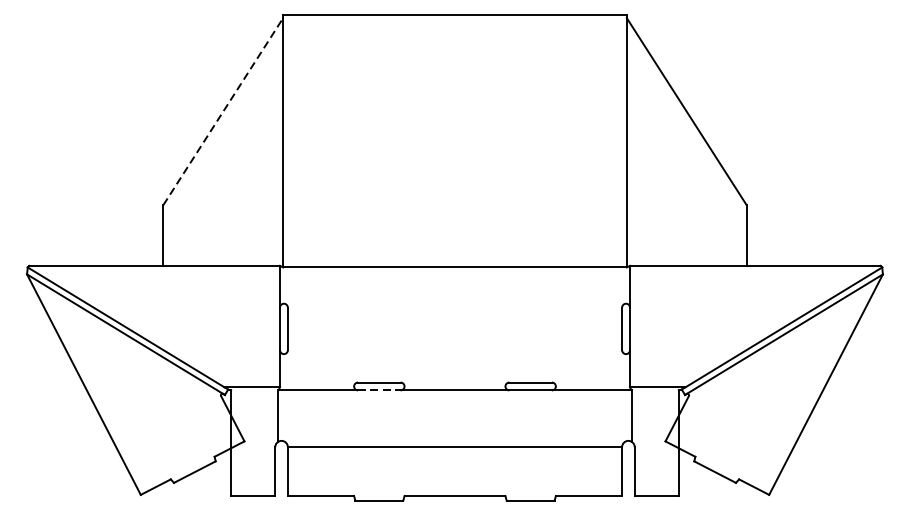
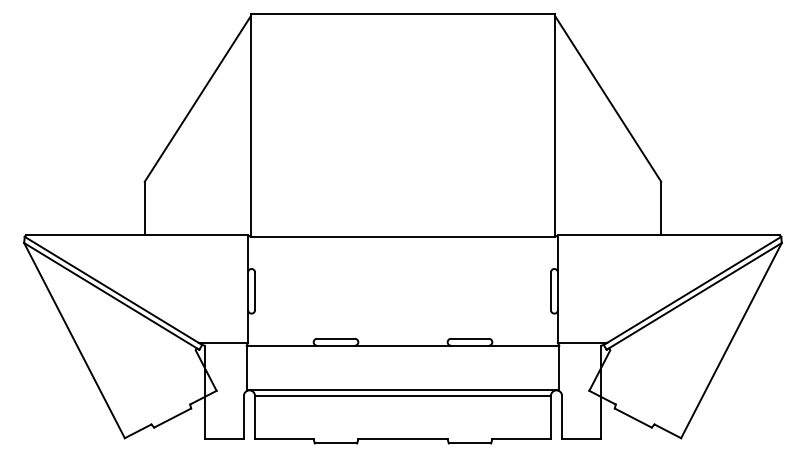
line: (223, 111) -> (198, 98), dashed -> solid
line: (379, 390) -> (336, 345), dashed -> solid
line: (454, 440) -> (402, 390), added

